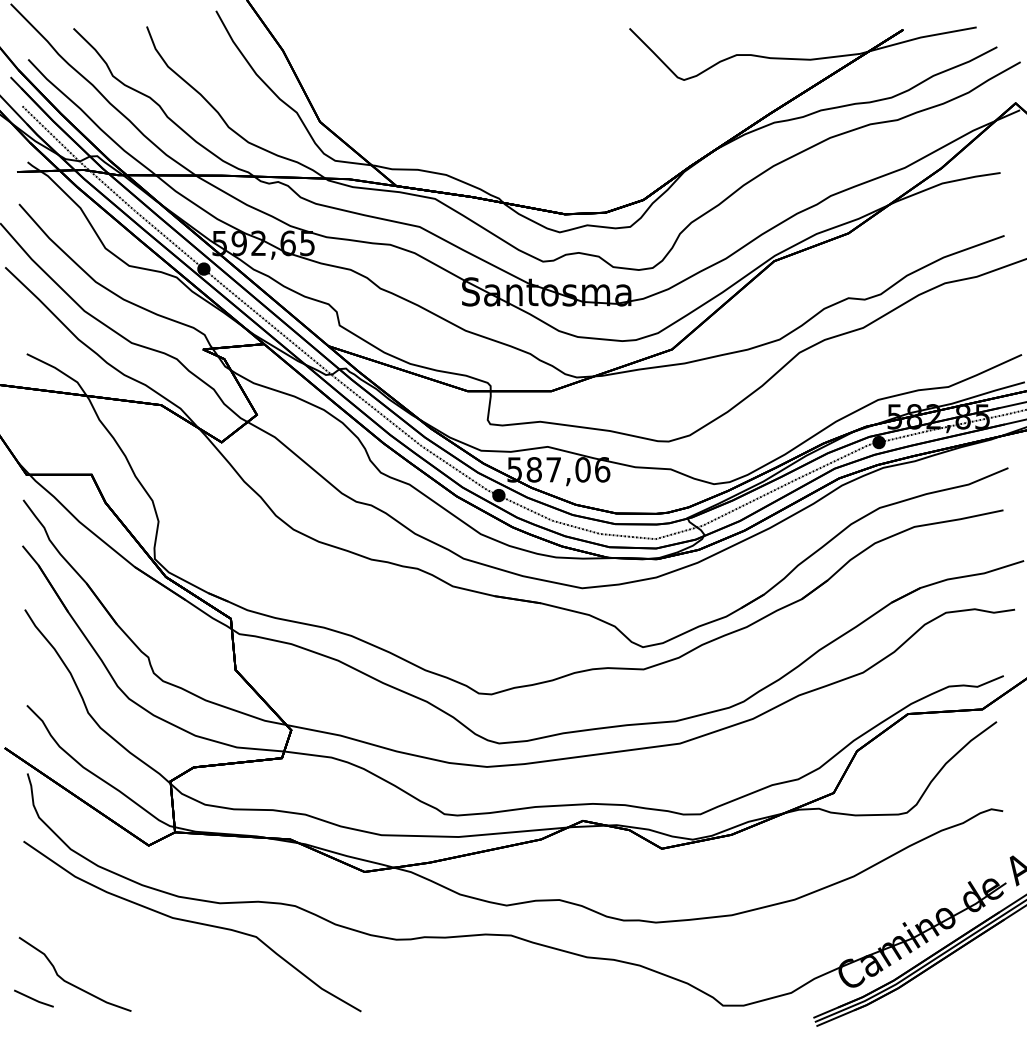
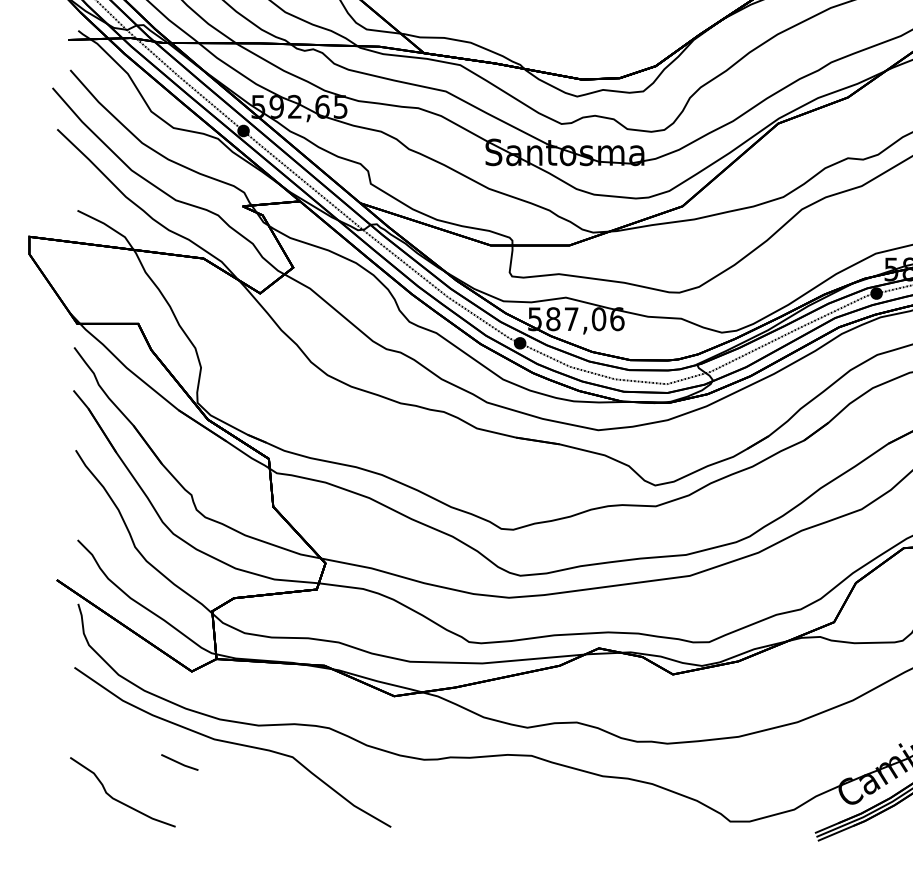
part: (33, 998) -> (179, 762), moved

